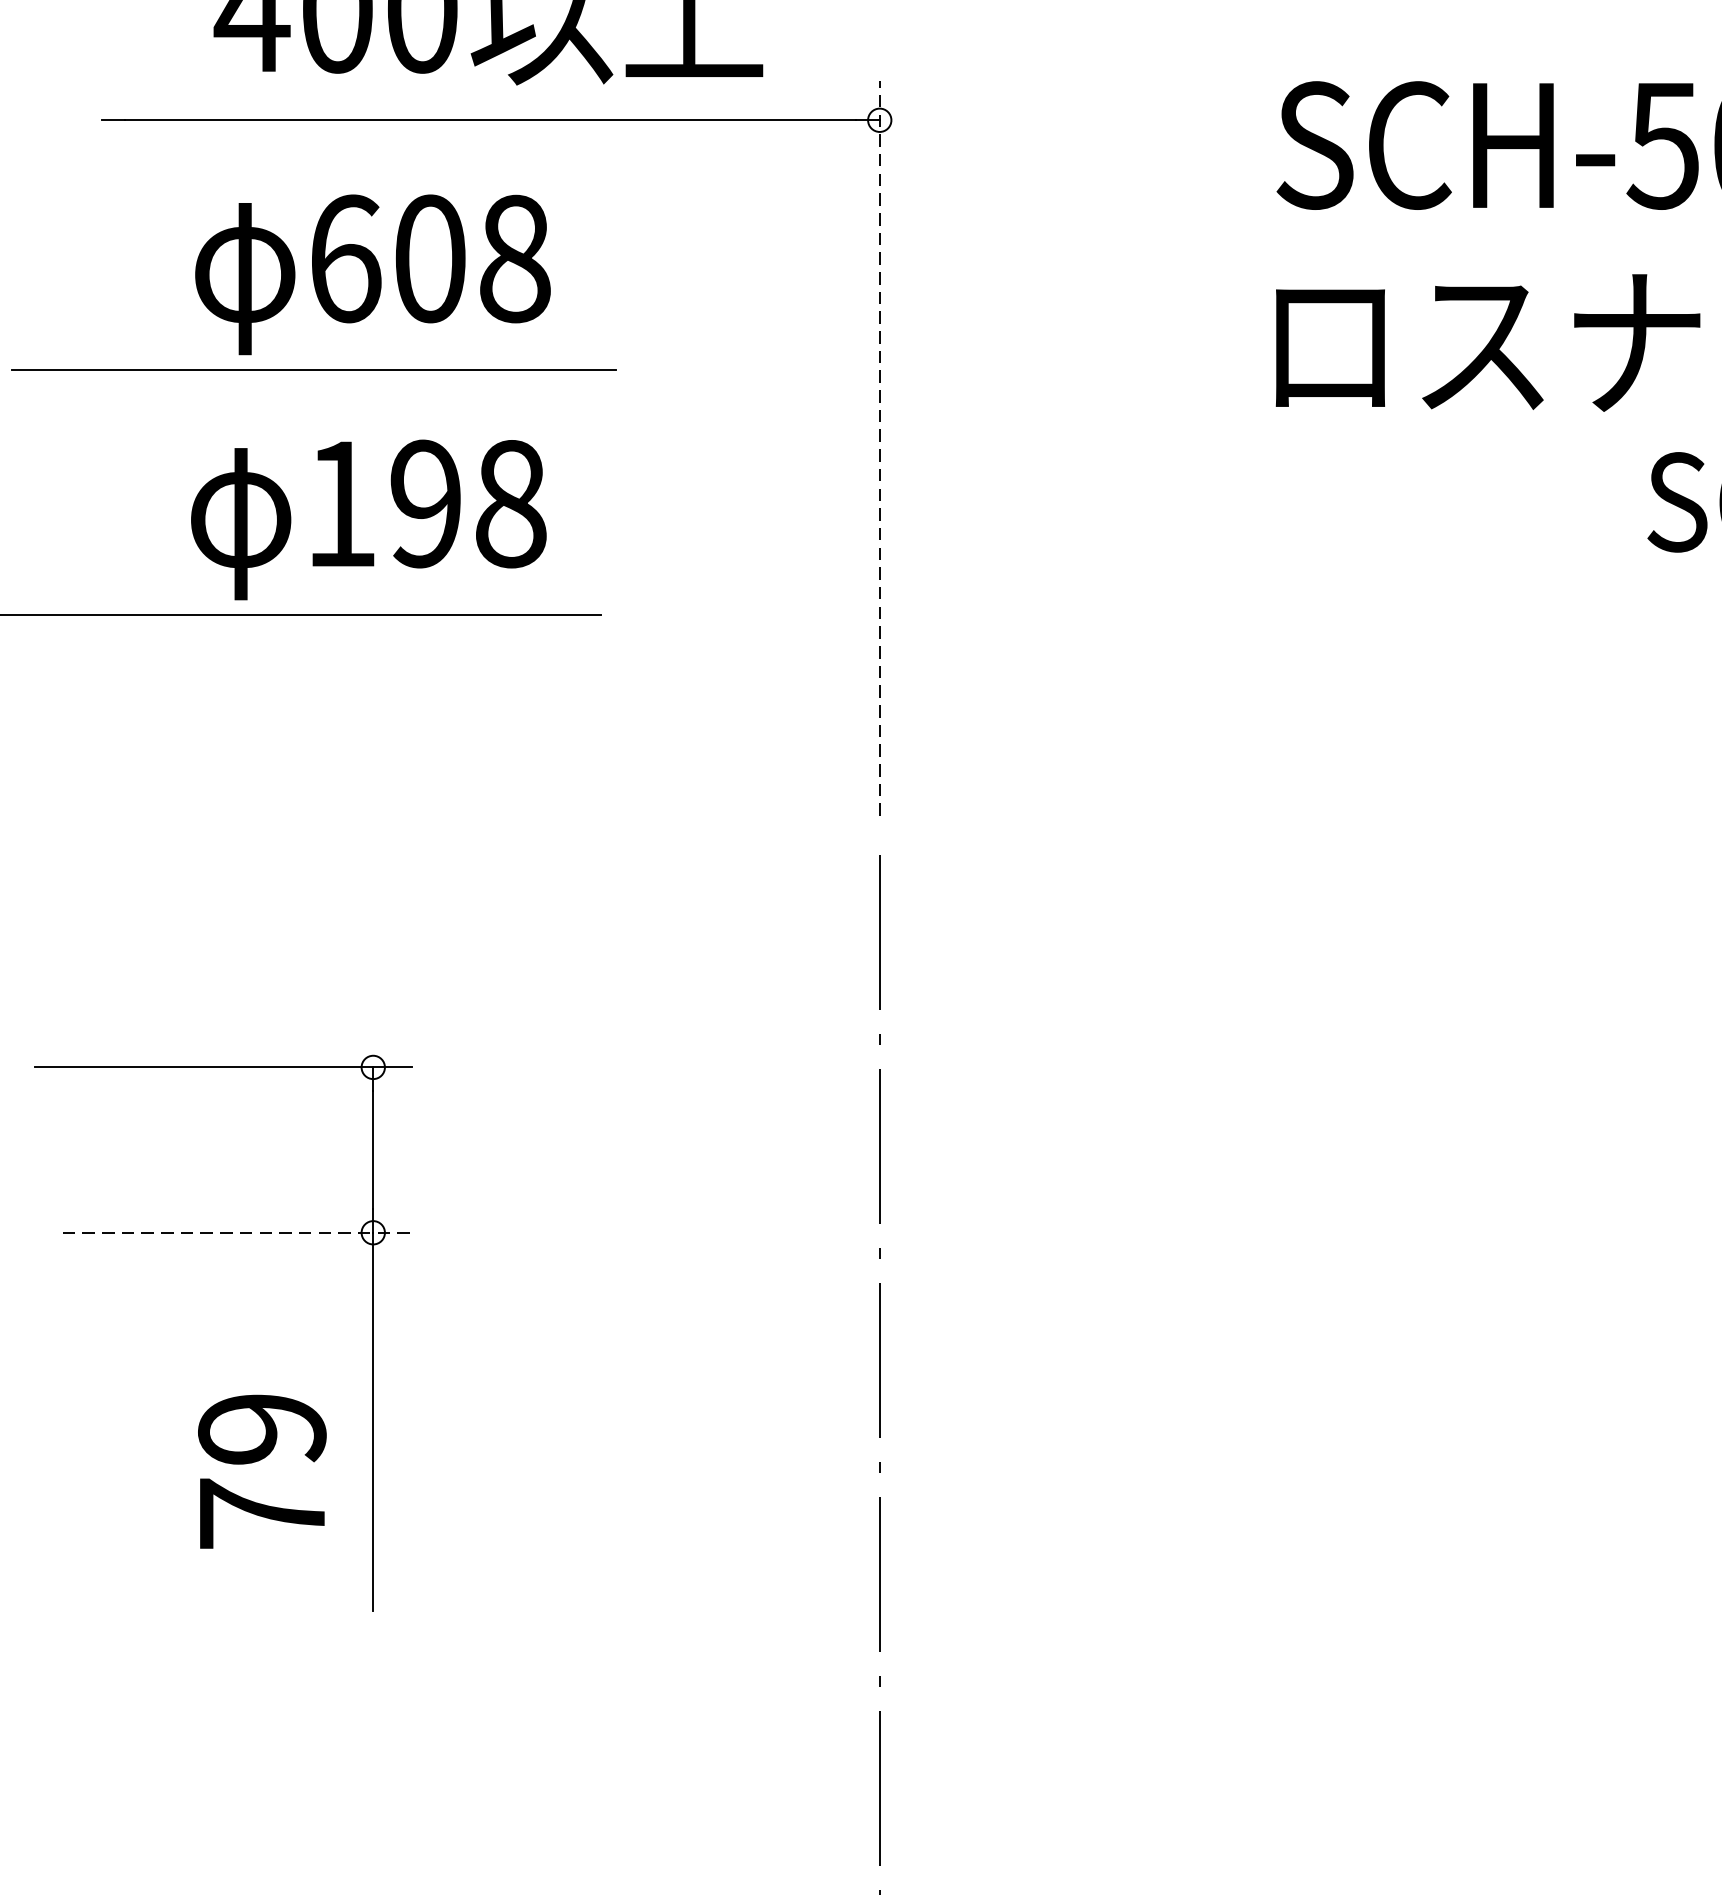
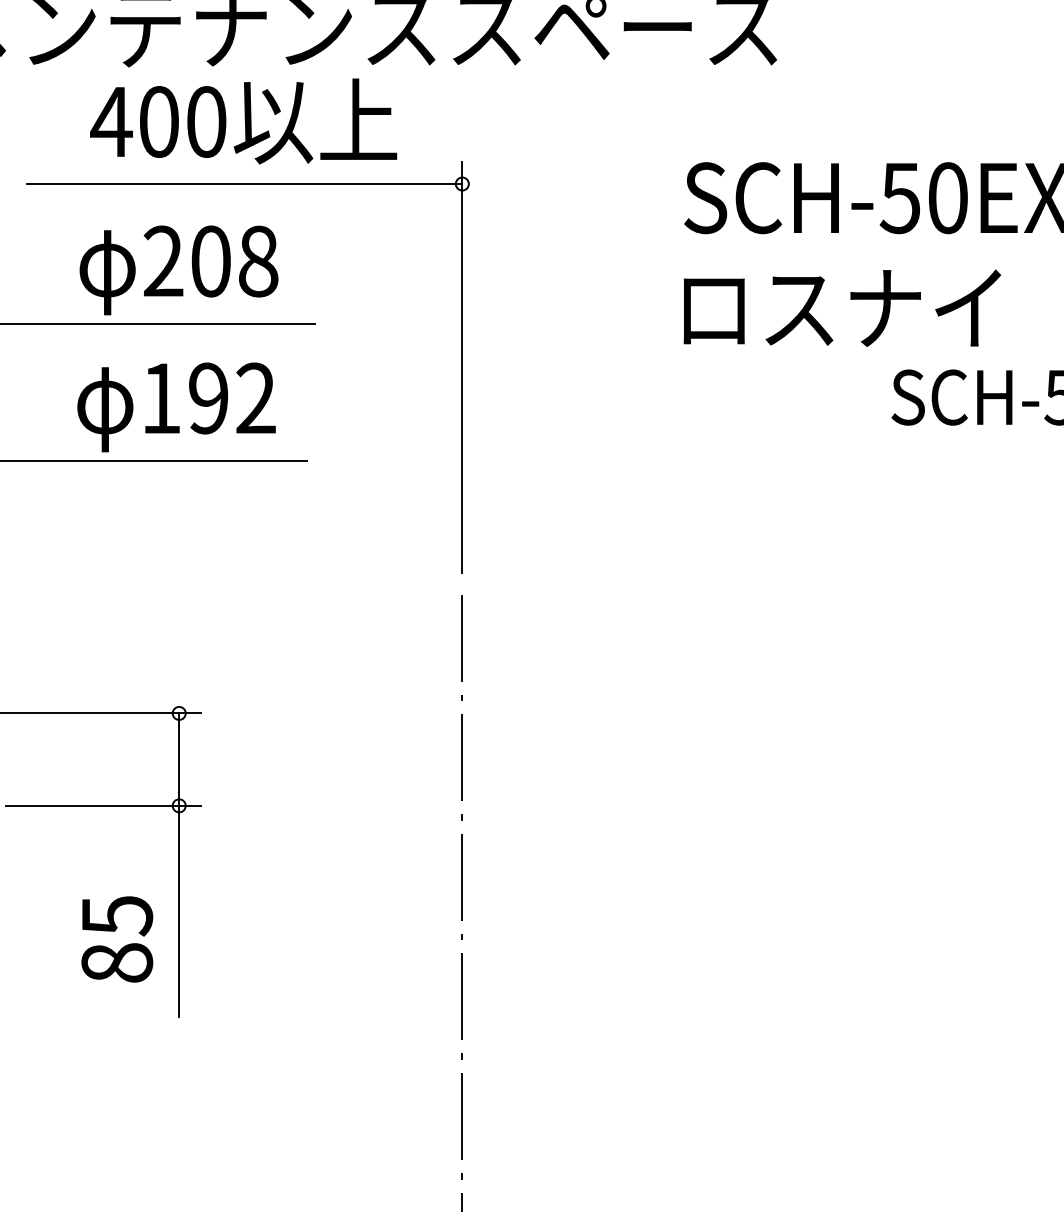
text: (345, 258) -> (163, 261), 608 -> 208
line: (880, 448) -> (462, 367), dashed -> solid
text: (511, 503) -> (256, 398), 198 -> 192
line: (237, 1232) -> (103, 805), dashed -> solid
text: (262, 1471) -> (117, 939), 79 -> 85

